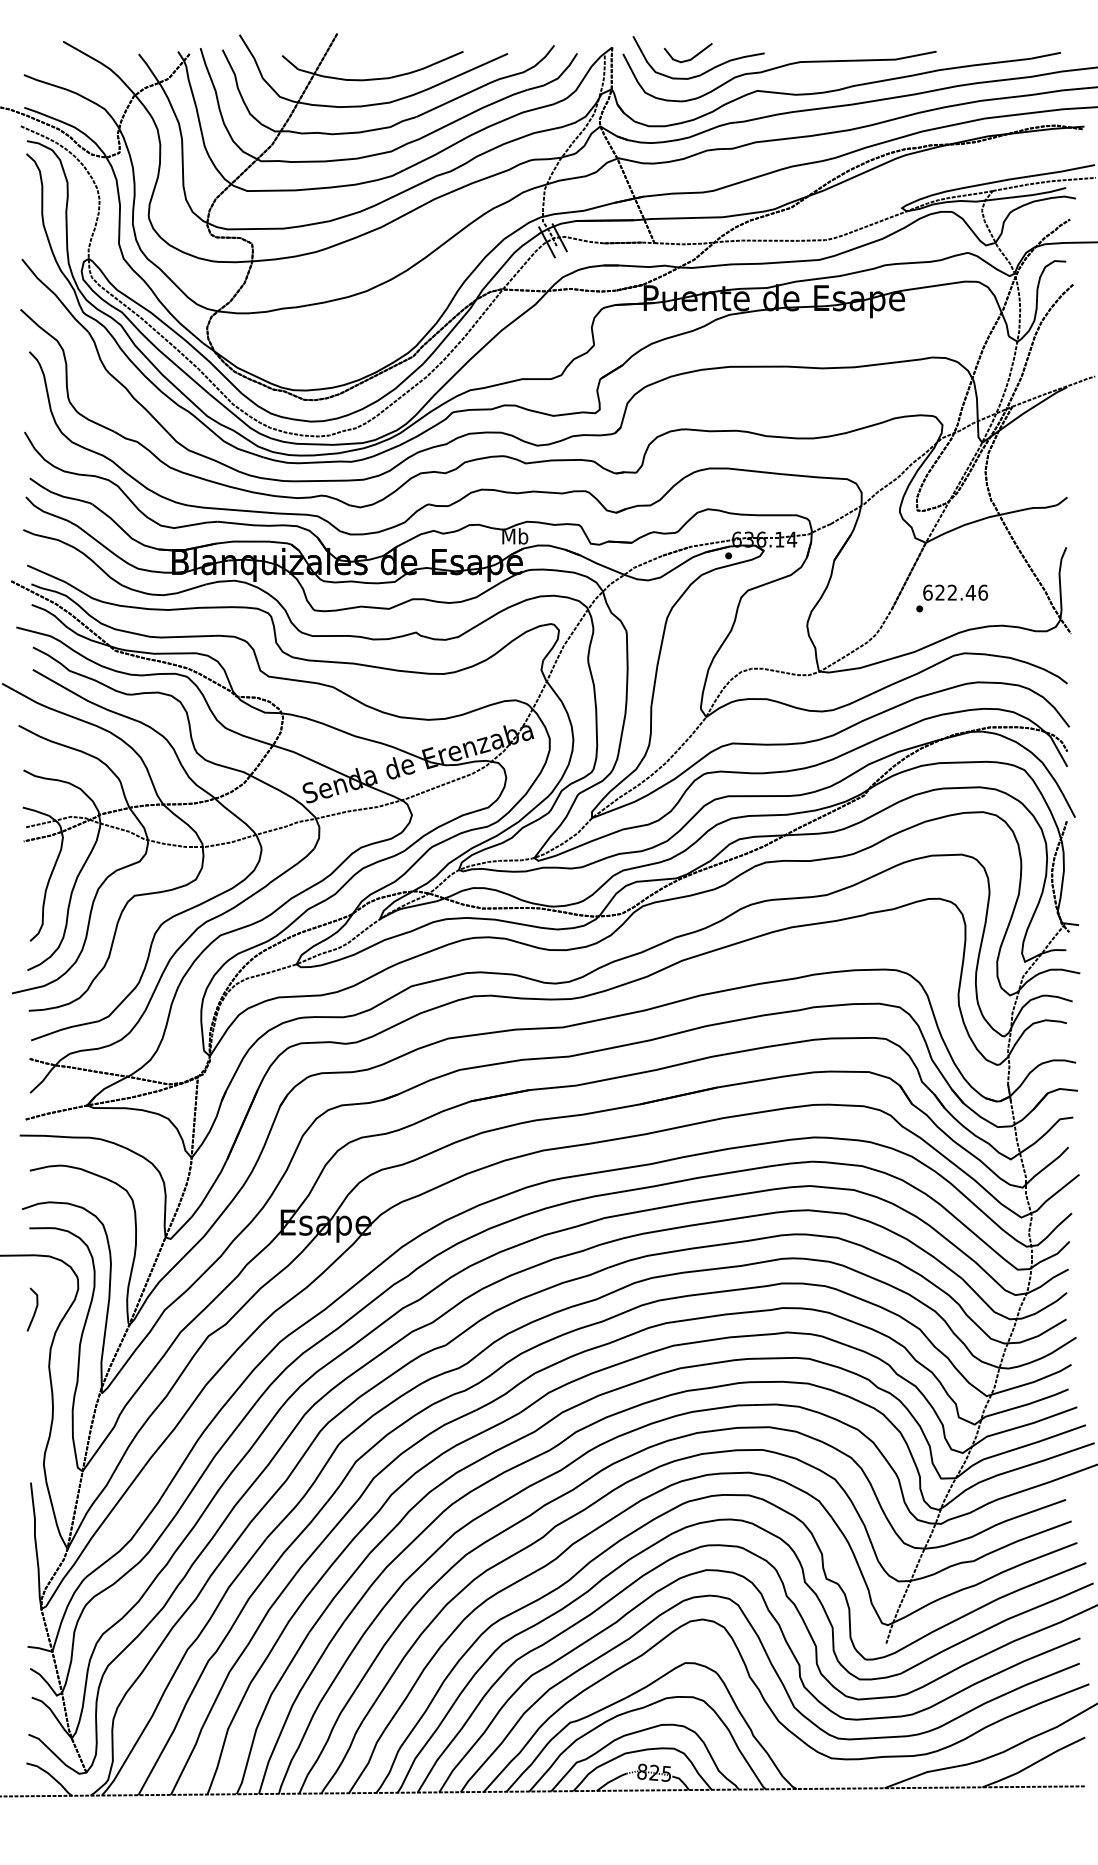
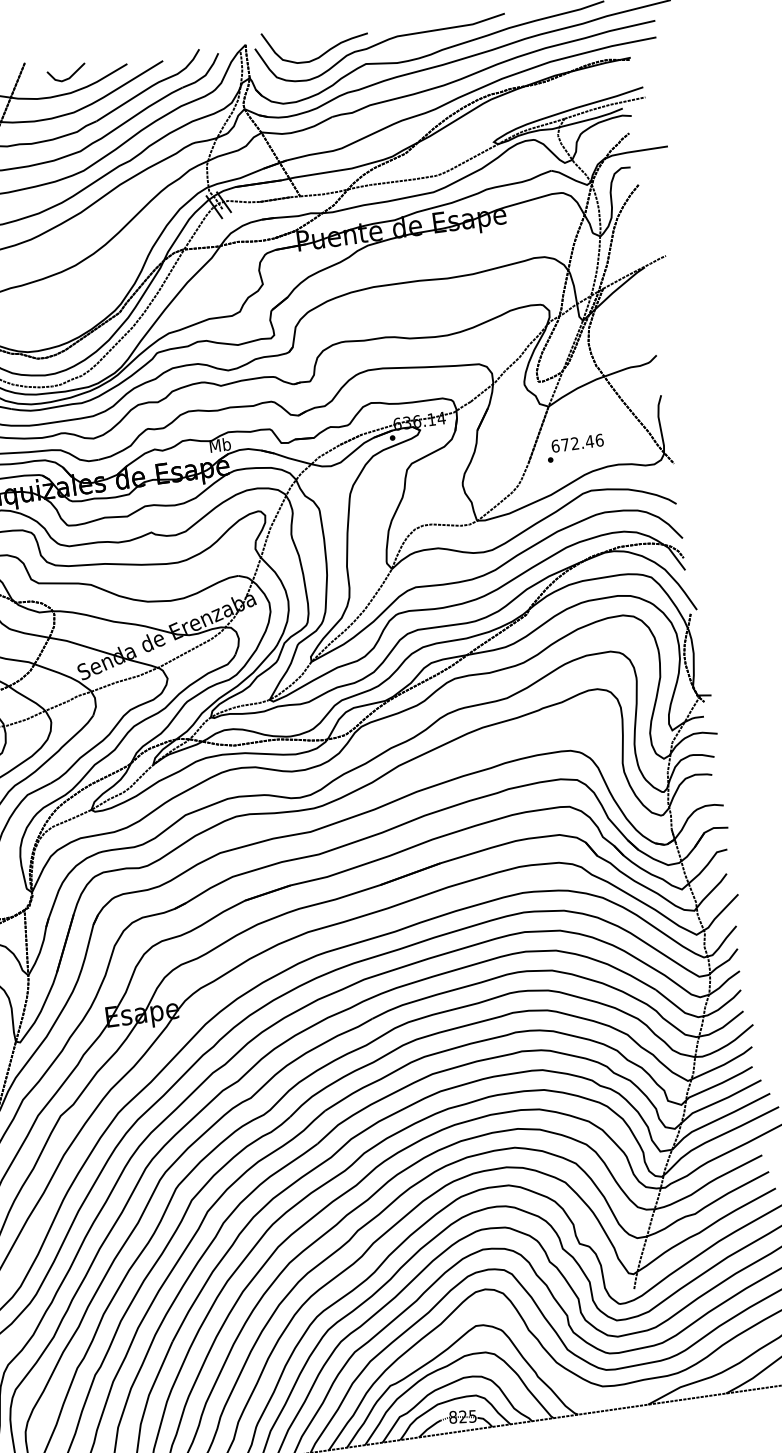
line: (690, 58) -> (69, 77), moved
text: (939, 592) -> (564, 444), 622.46 -> 672.46

